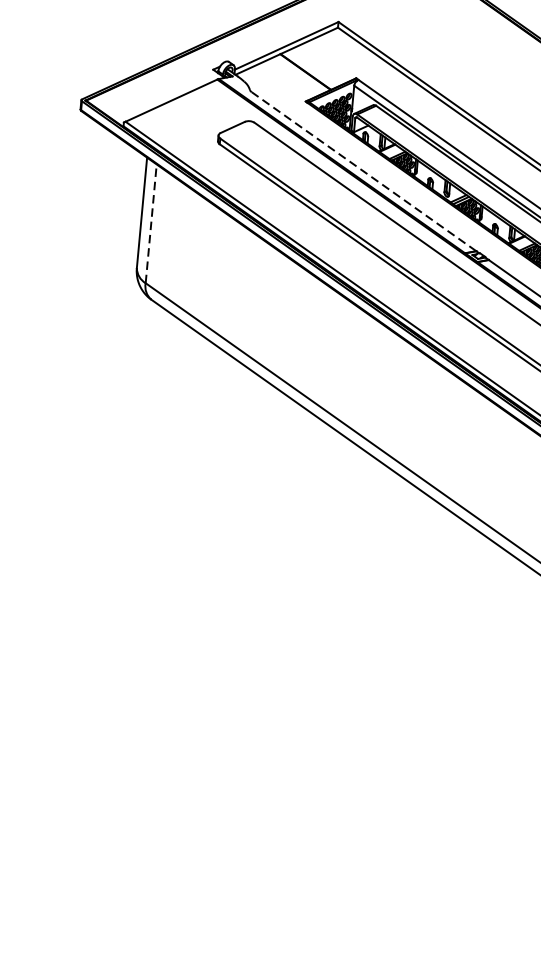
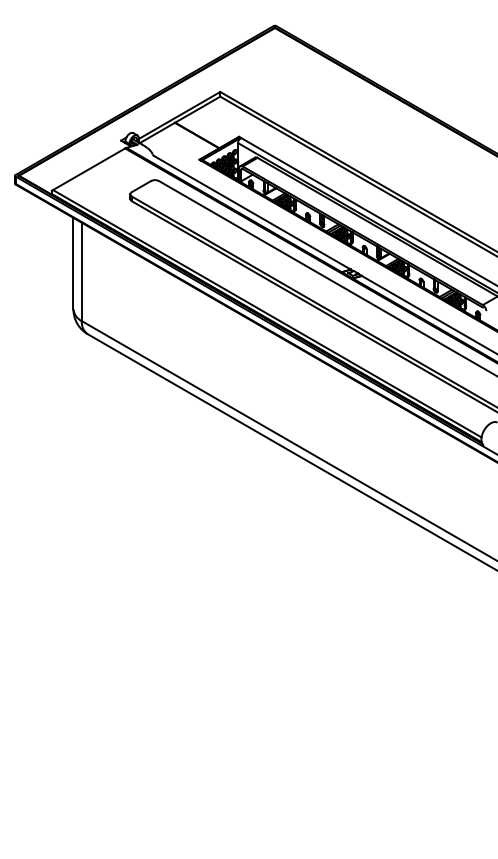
line: (363, 171) -> (252, 212), dashed -> solid
line: (150, 223) -> (81, 271), dashed -> solid

